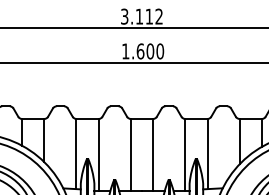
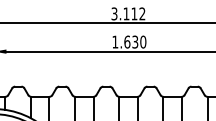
text: (150, 51) -> (135, 42), 1.600 -> 1.630

